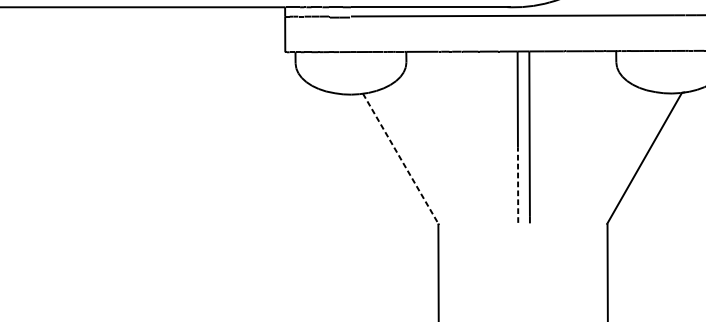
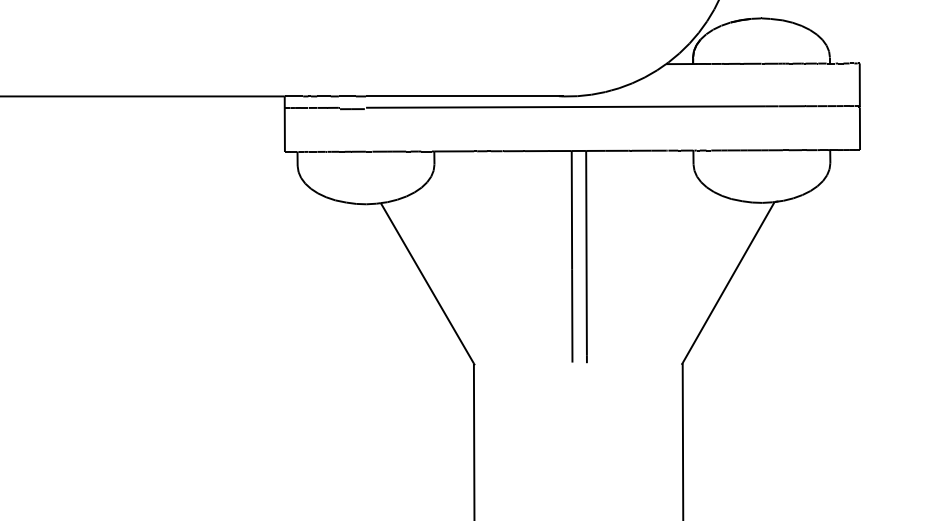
line: (400, 158) -> (427, 283), dashed -> solid
line: (518, 184) -> (572, 315), dashed -> solid

